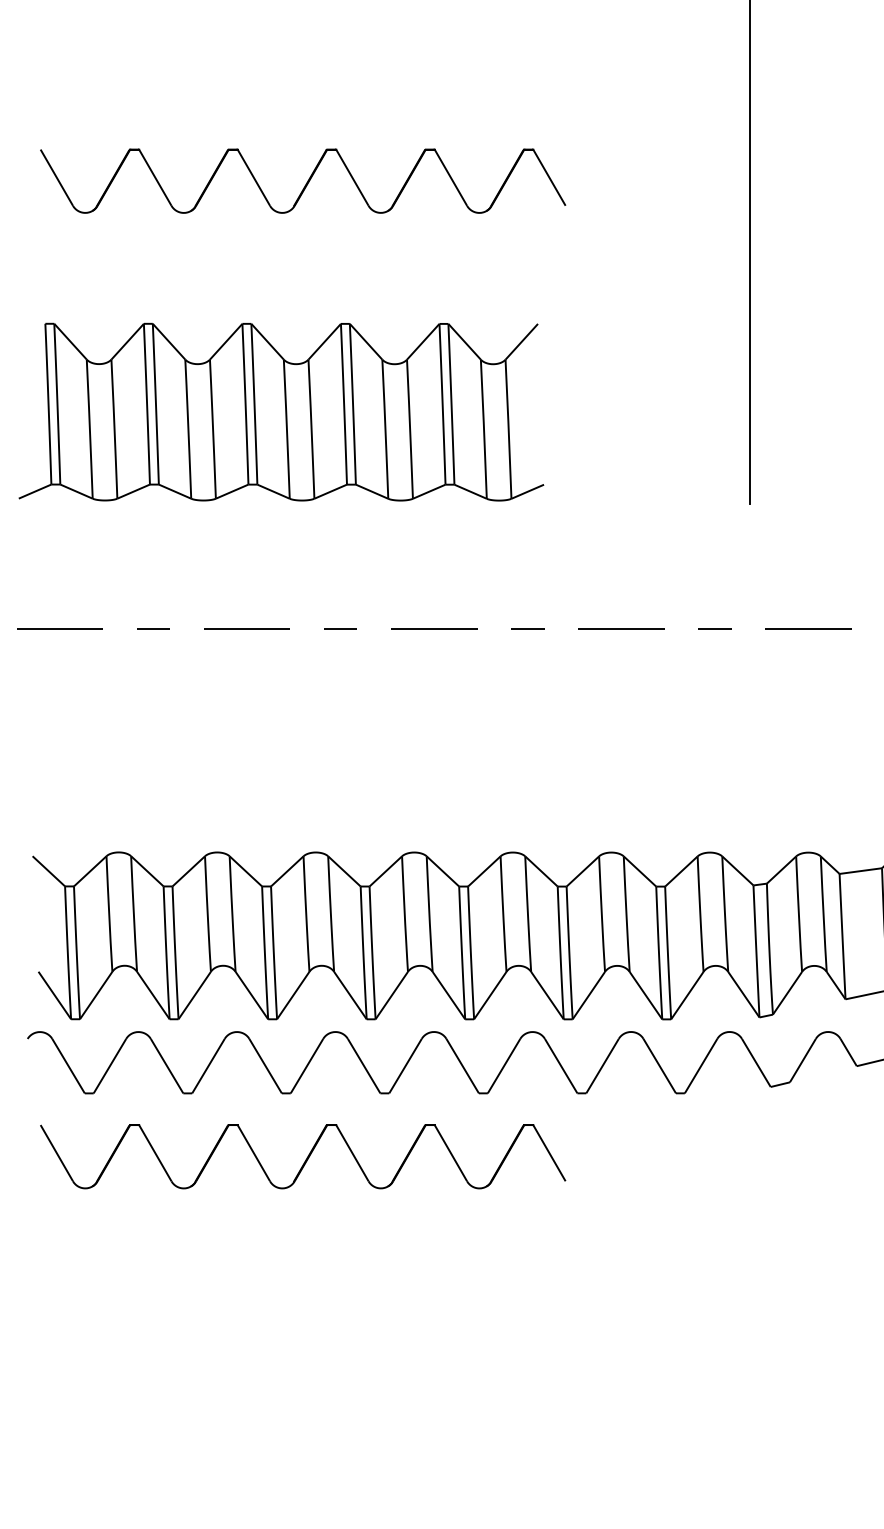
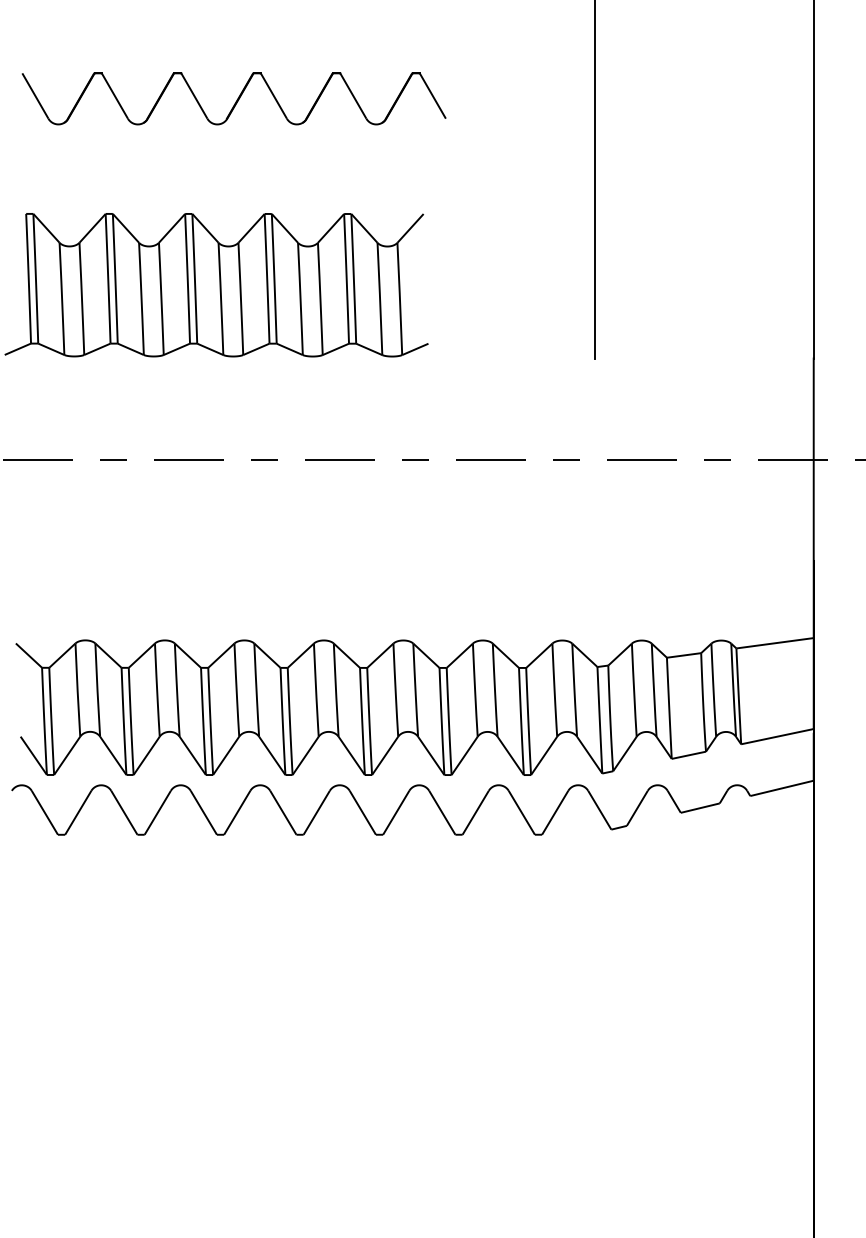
part: (302, 1156) -> (233, 885), removed

